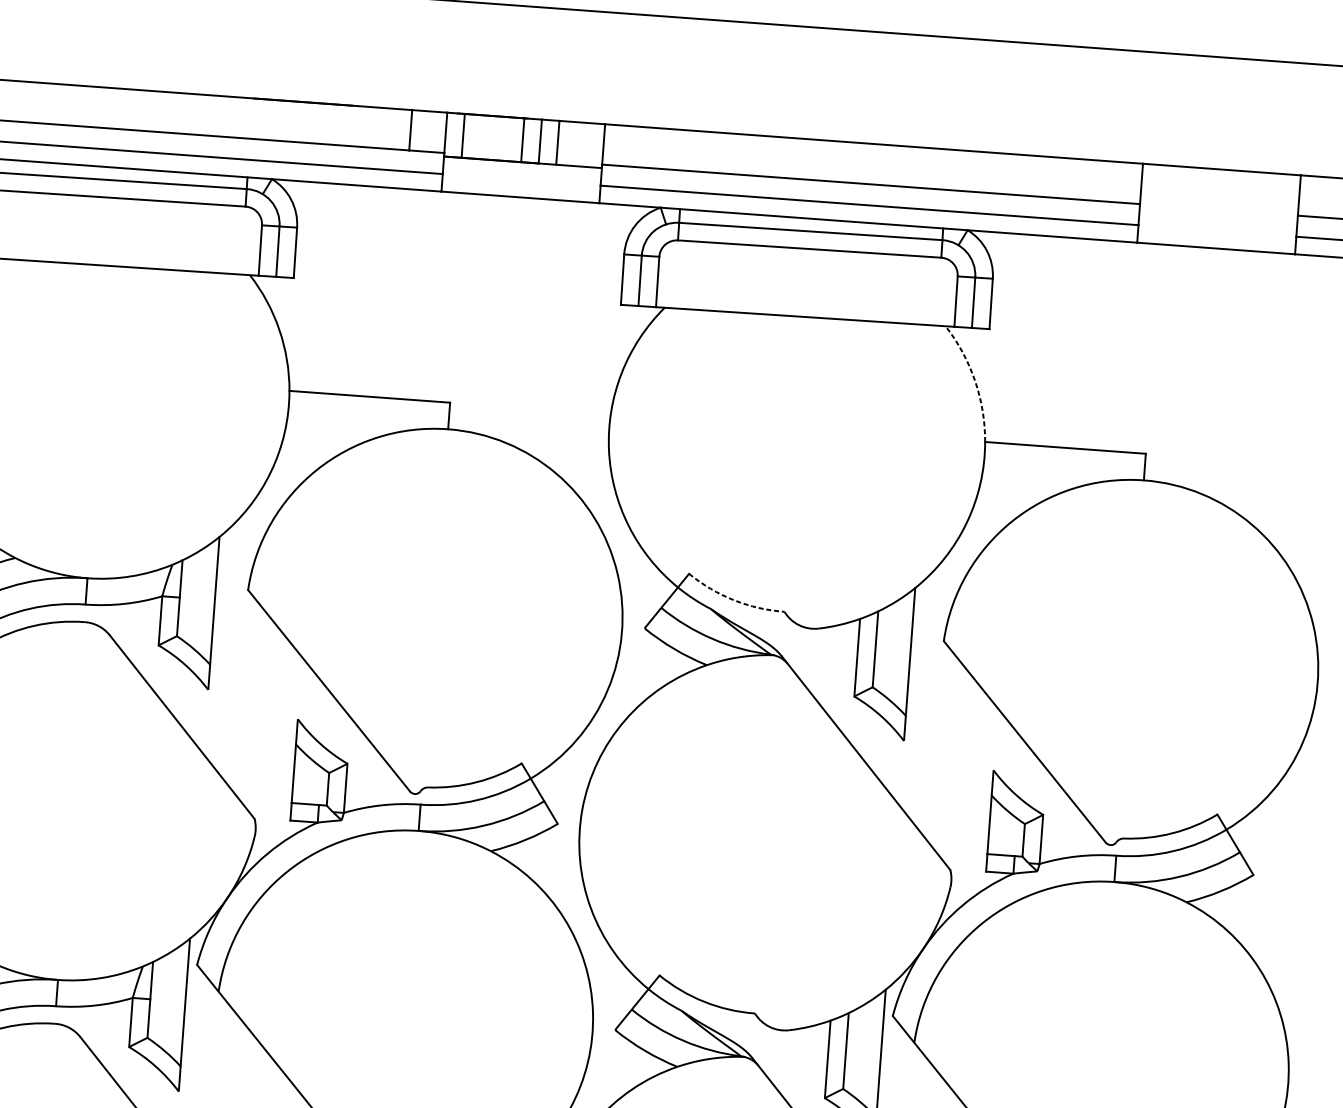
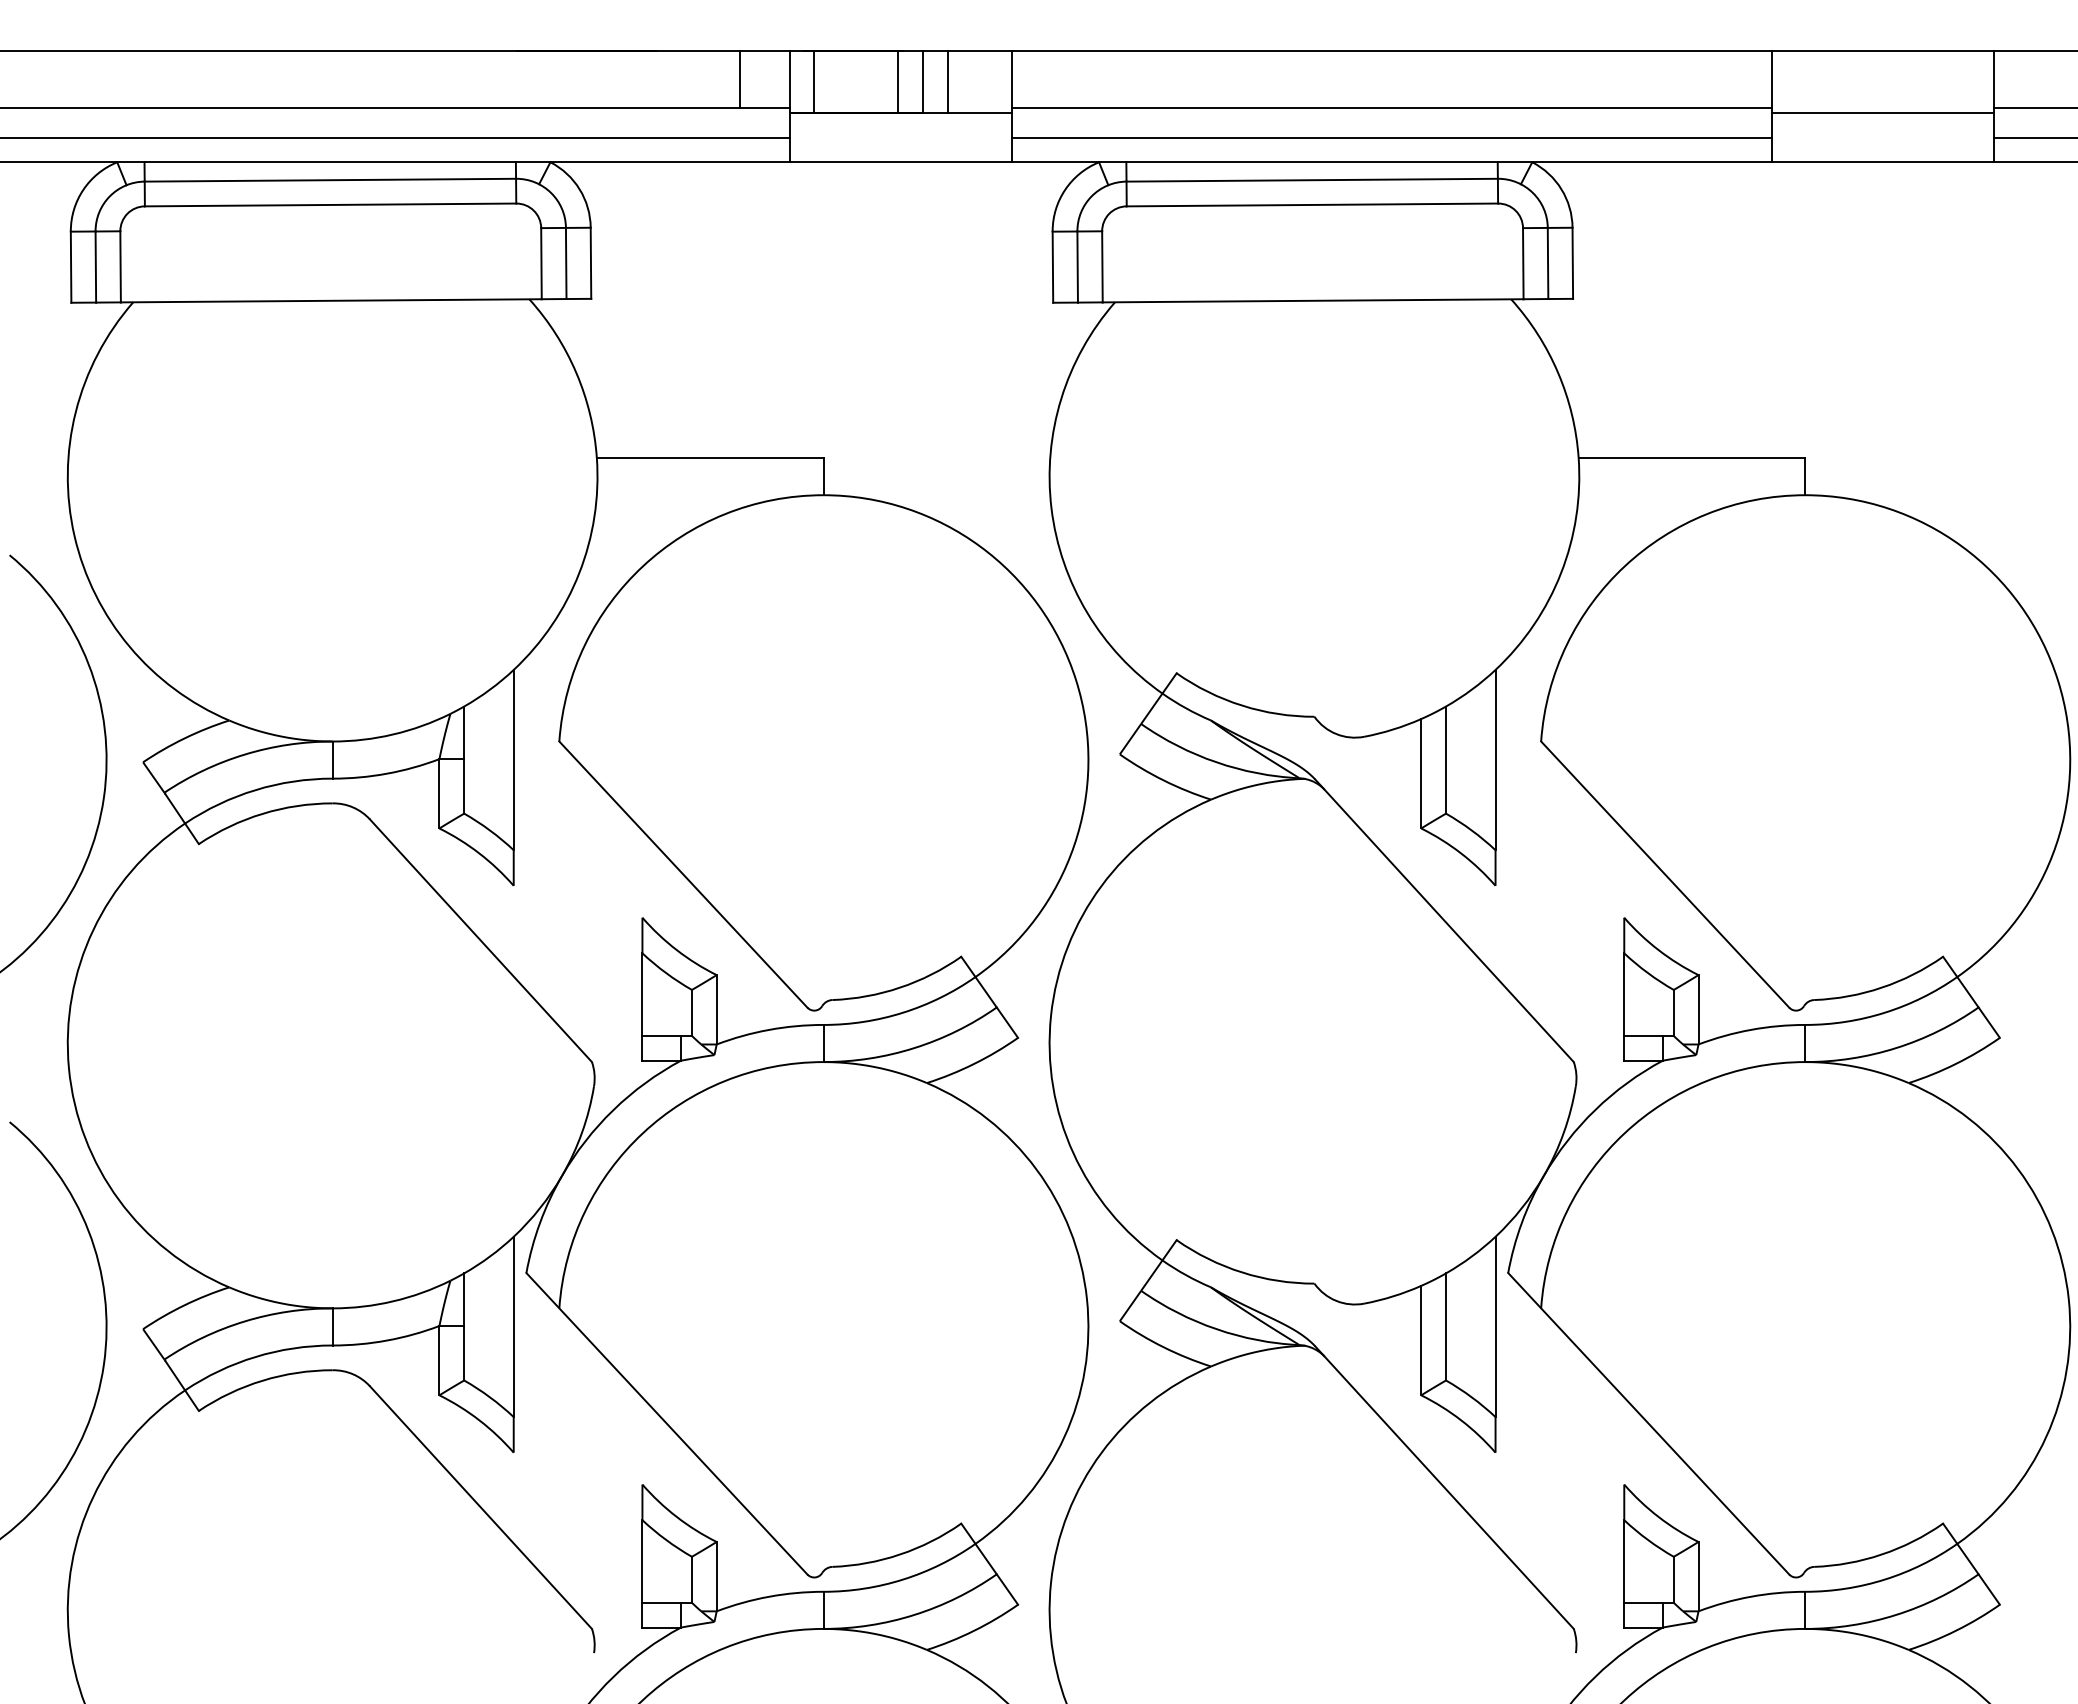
line: (1218, 213) -> (1882, 112), added
arc: (975, 380) -> (1558, 372), dashed -> solid
arc: (734, 600) -> (1242, 705), dashed -> solid

